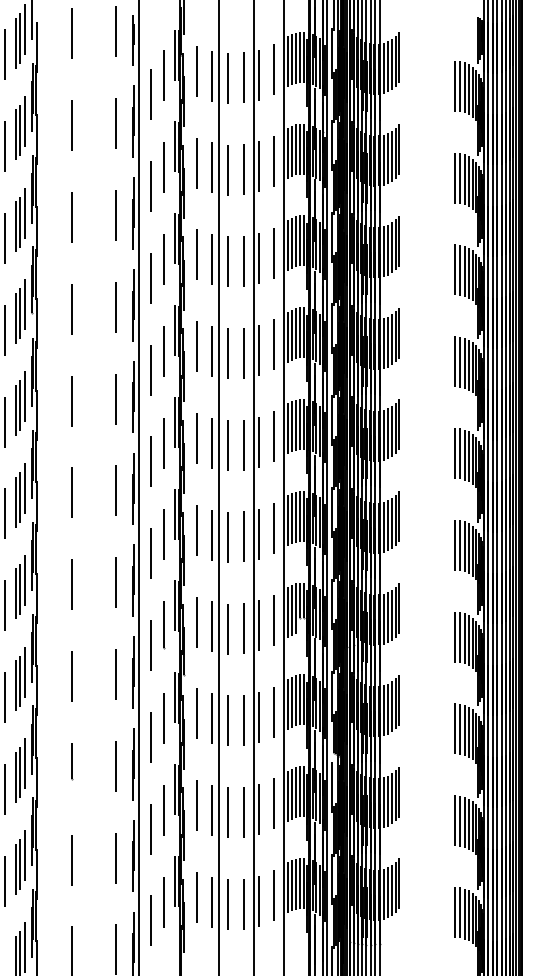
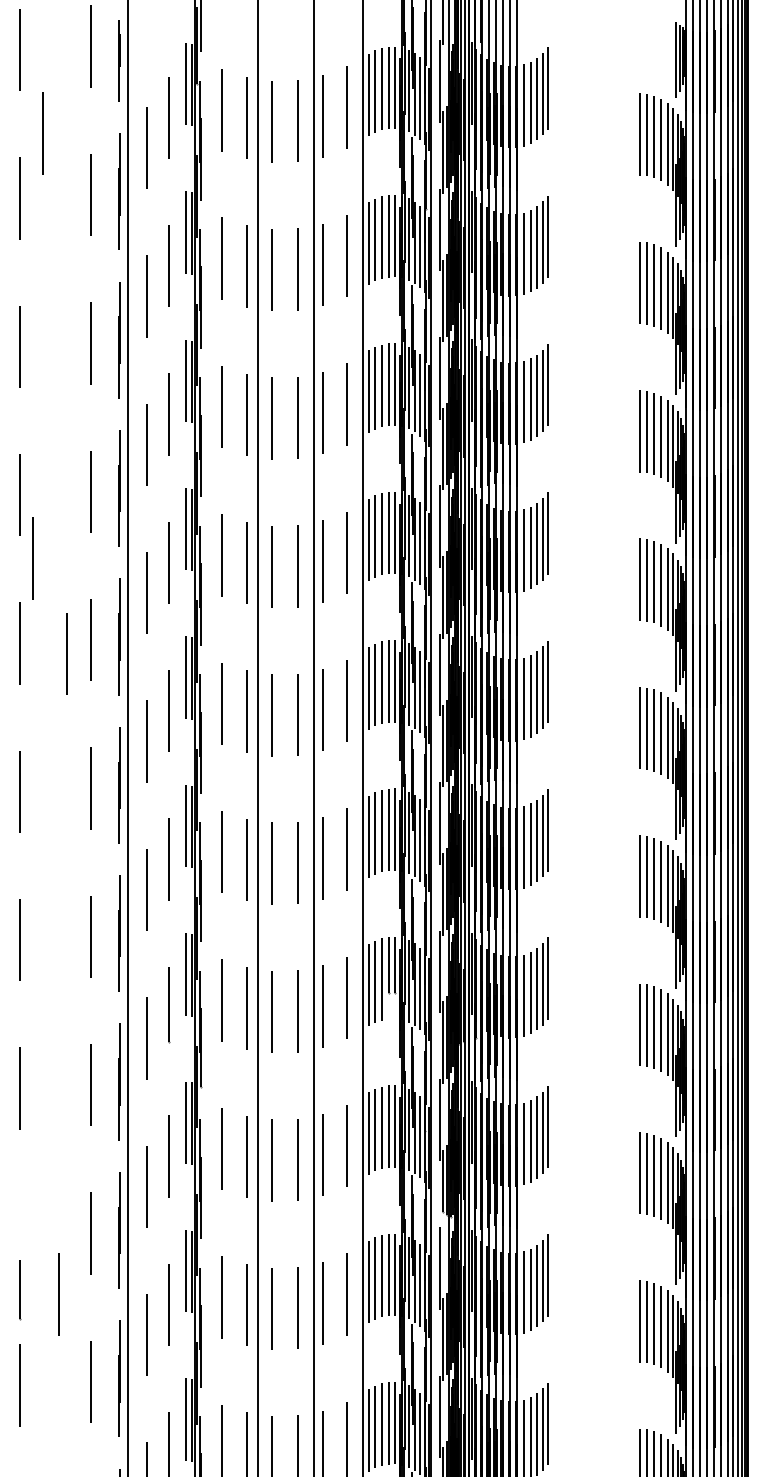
line: (85, 85) -> (41, 133), added
line: (79, 348) -> (32, 558), added
line: (100, 407) -> (65, 653), added
line: (72, 761) -> (20, 1290), moved
line: (95, 803) -> (57, 1293), added

